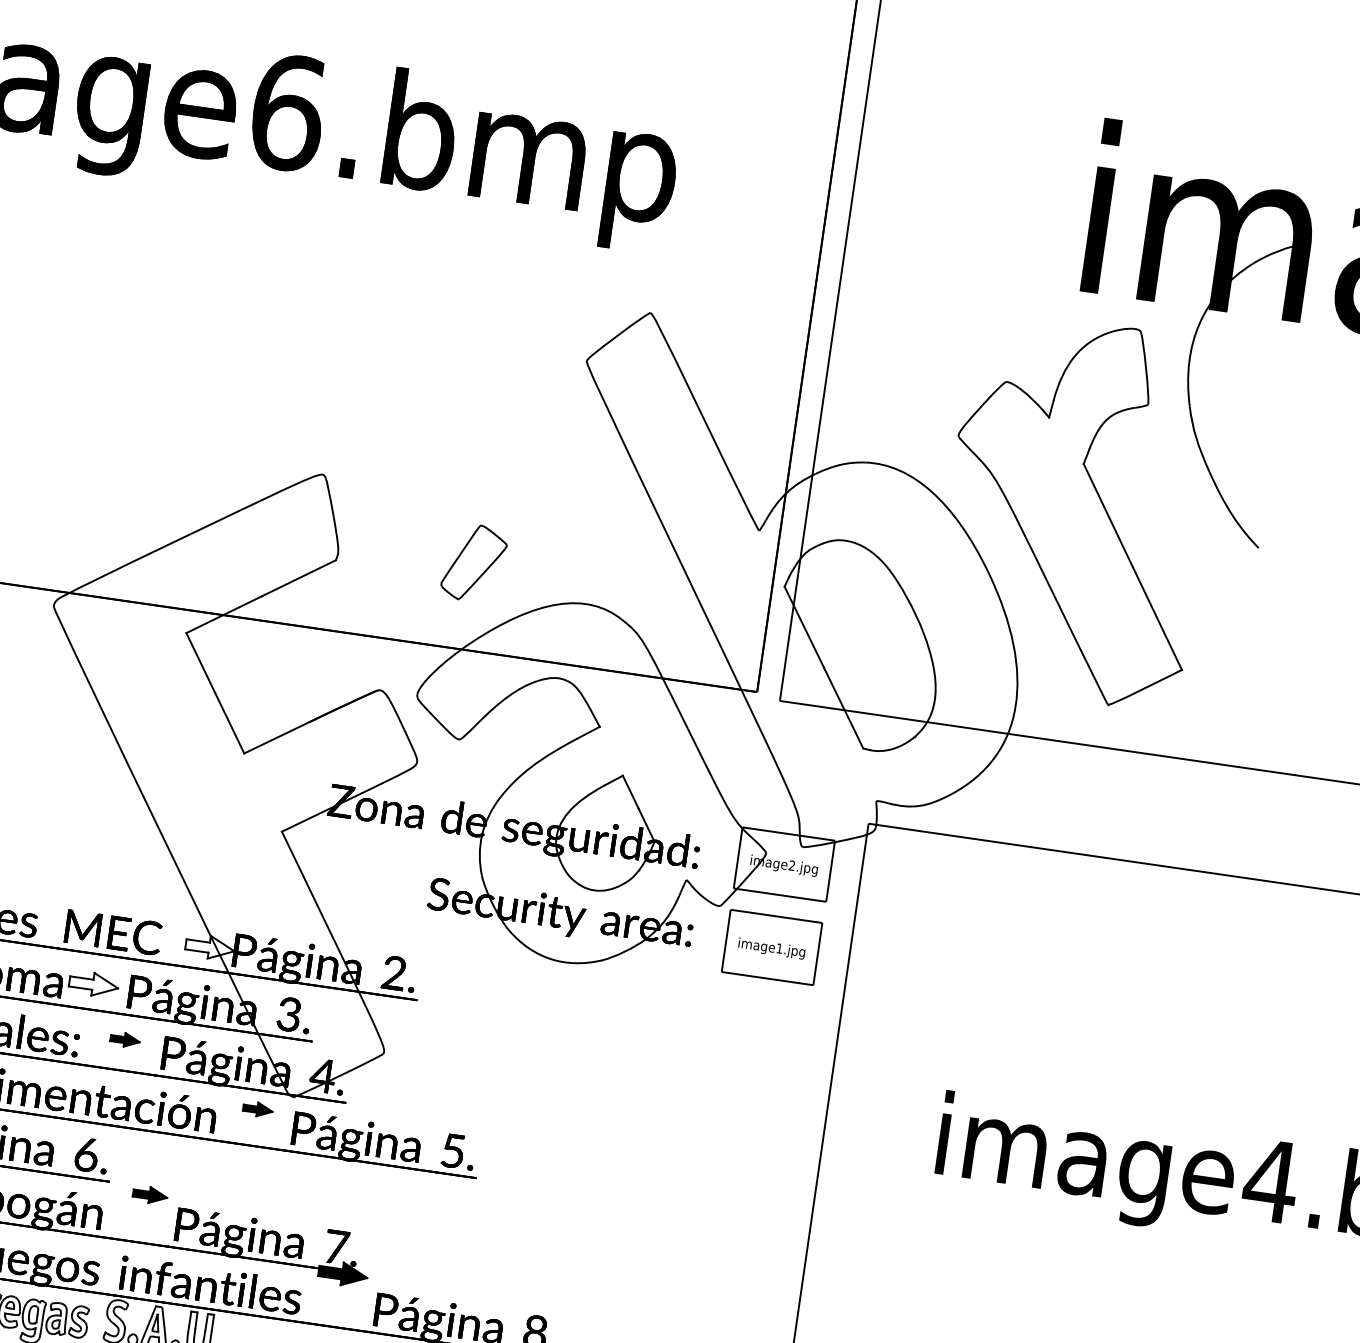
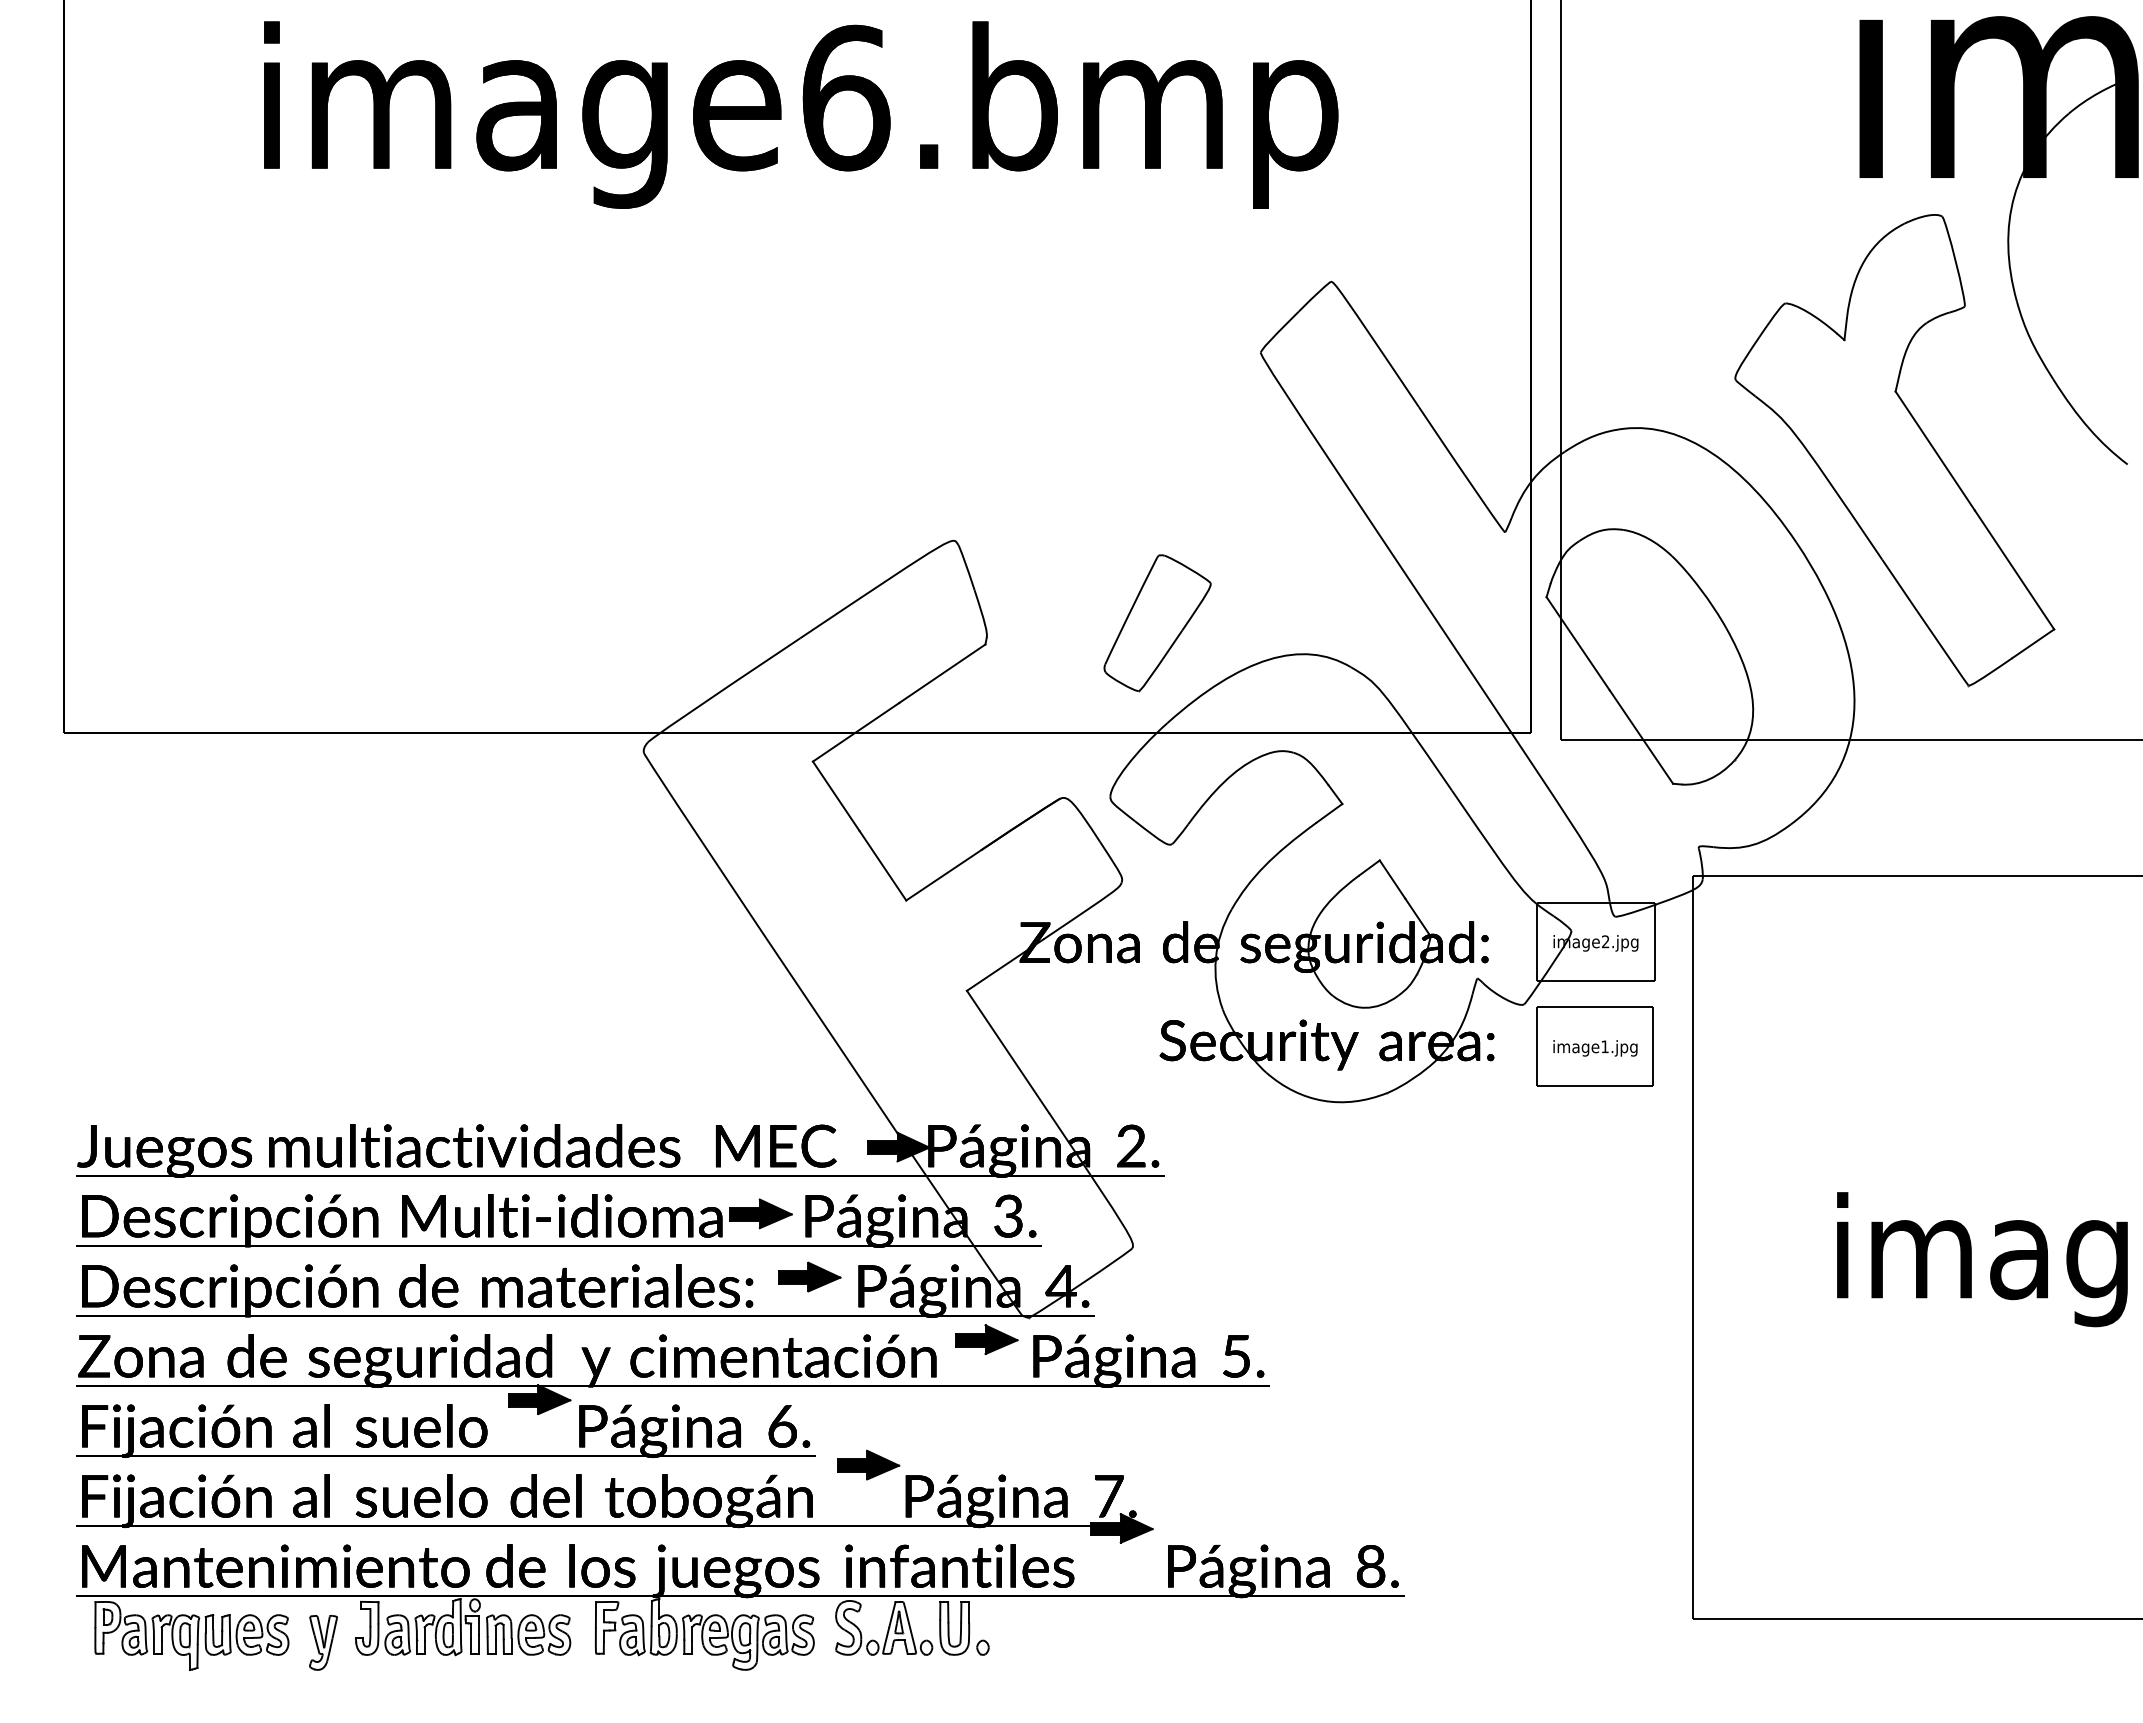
part: (474, 563) -> (1157, 623), size x1.43
fill: (210, 946) -> (898, 1146), added
fill: (93, 984) -> (760, 1213), added
part: (125, 1039) -> (809, 1276), size x1.67
part: (257, 1109) -> (986, 1339), size x1.67
part: (150, 1194) -> (868, 1464), size x1.43

